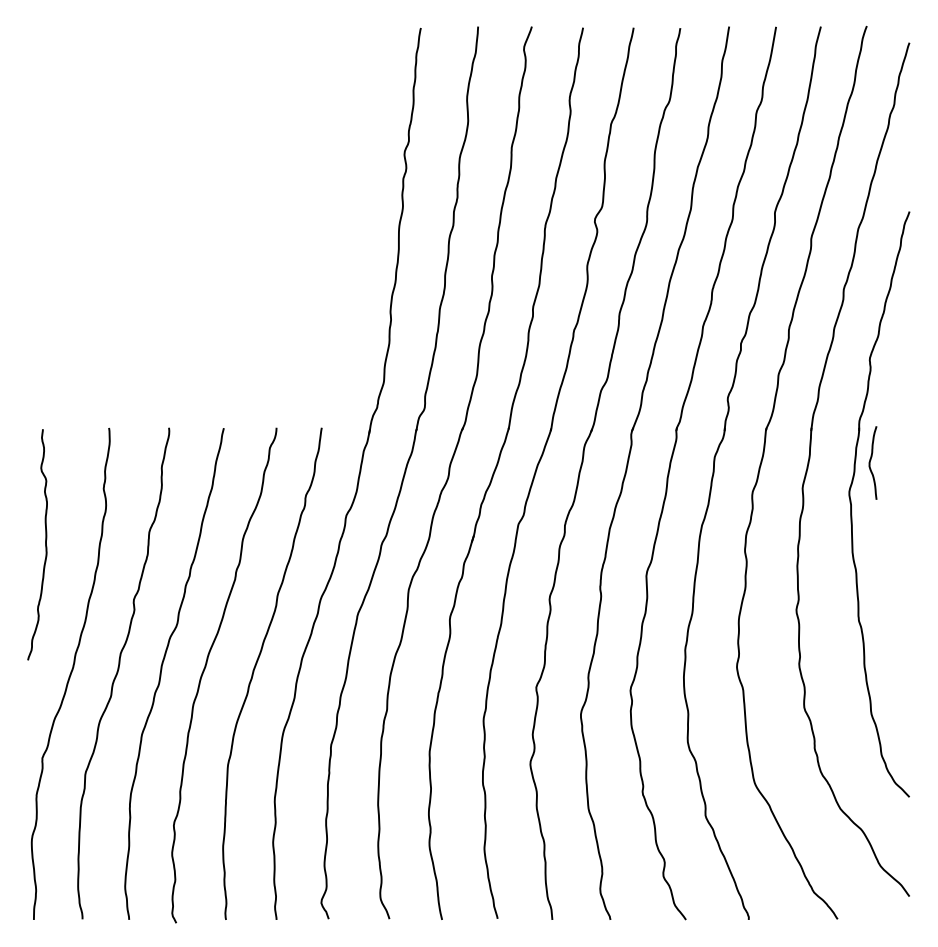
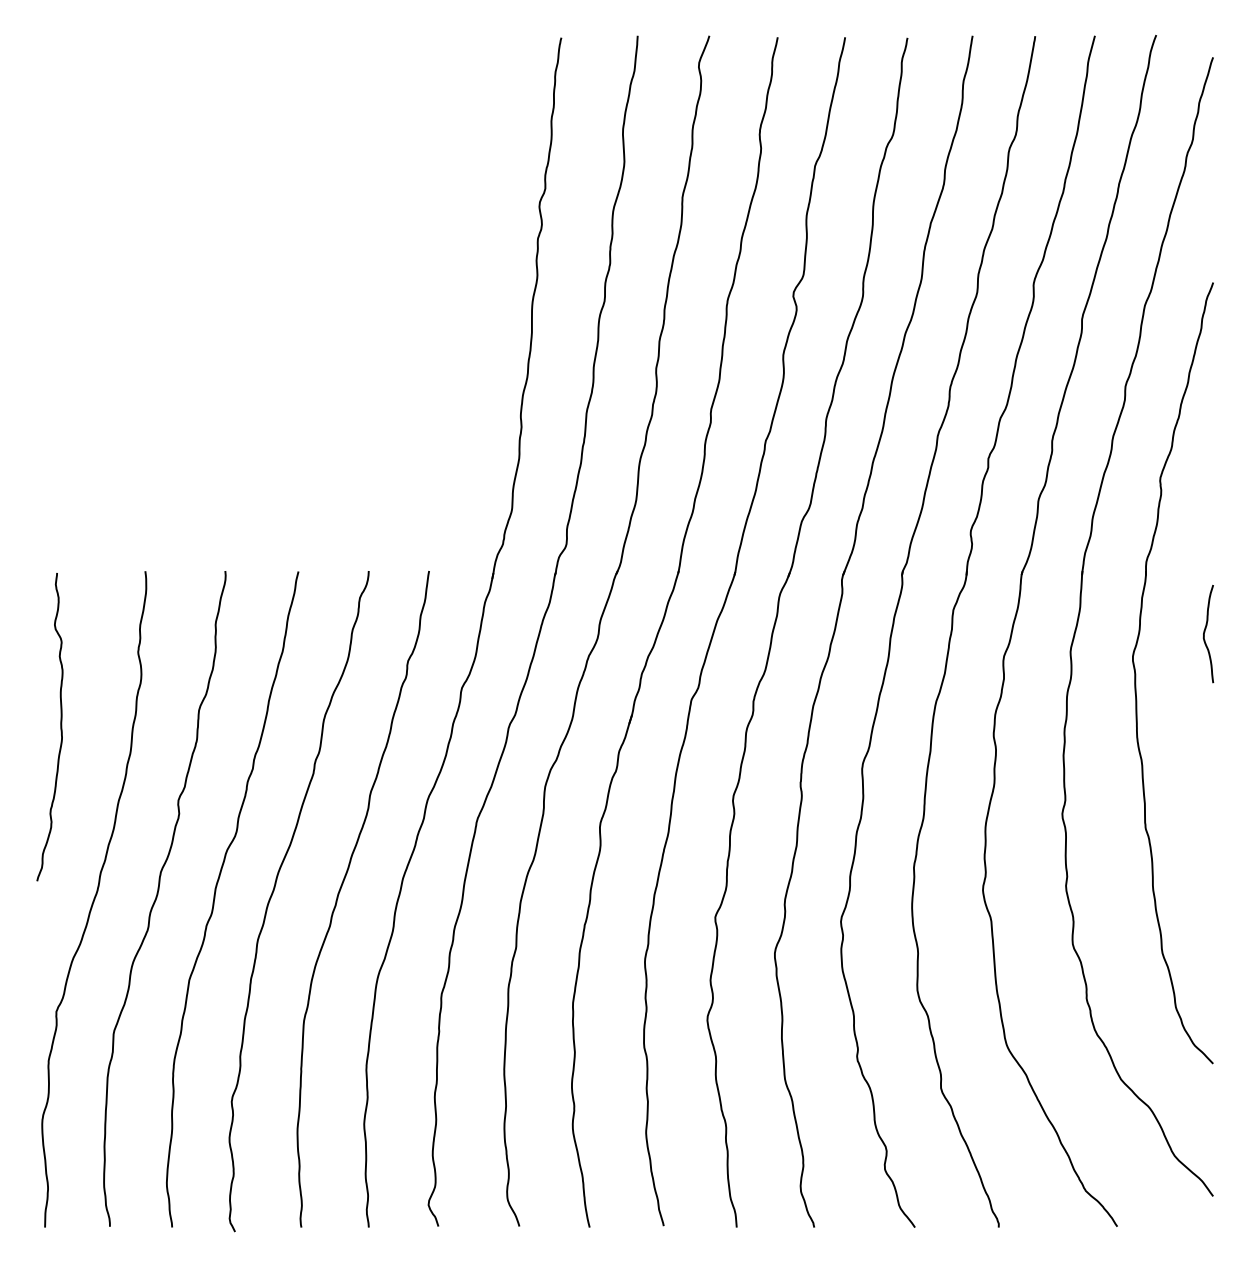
curve: (870, 461) -> (1205, 632), moved

